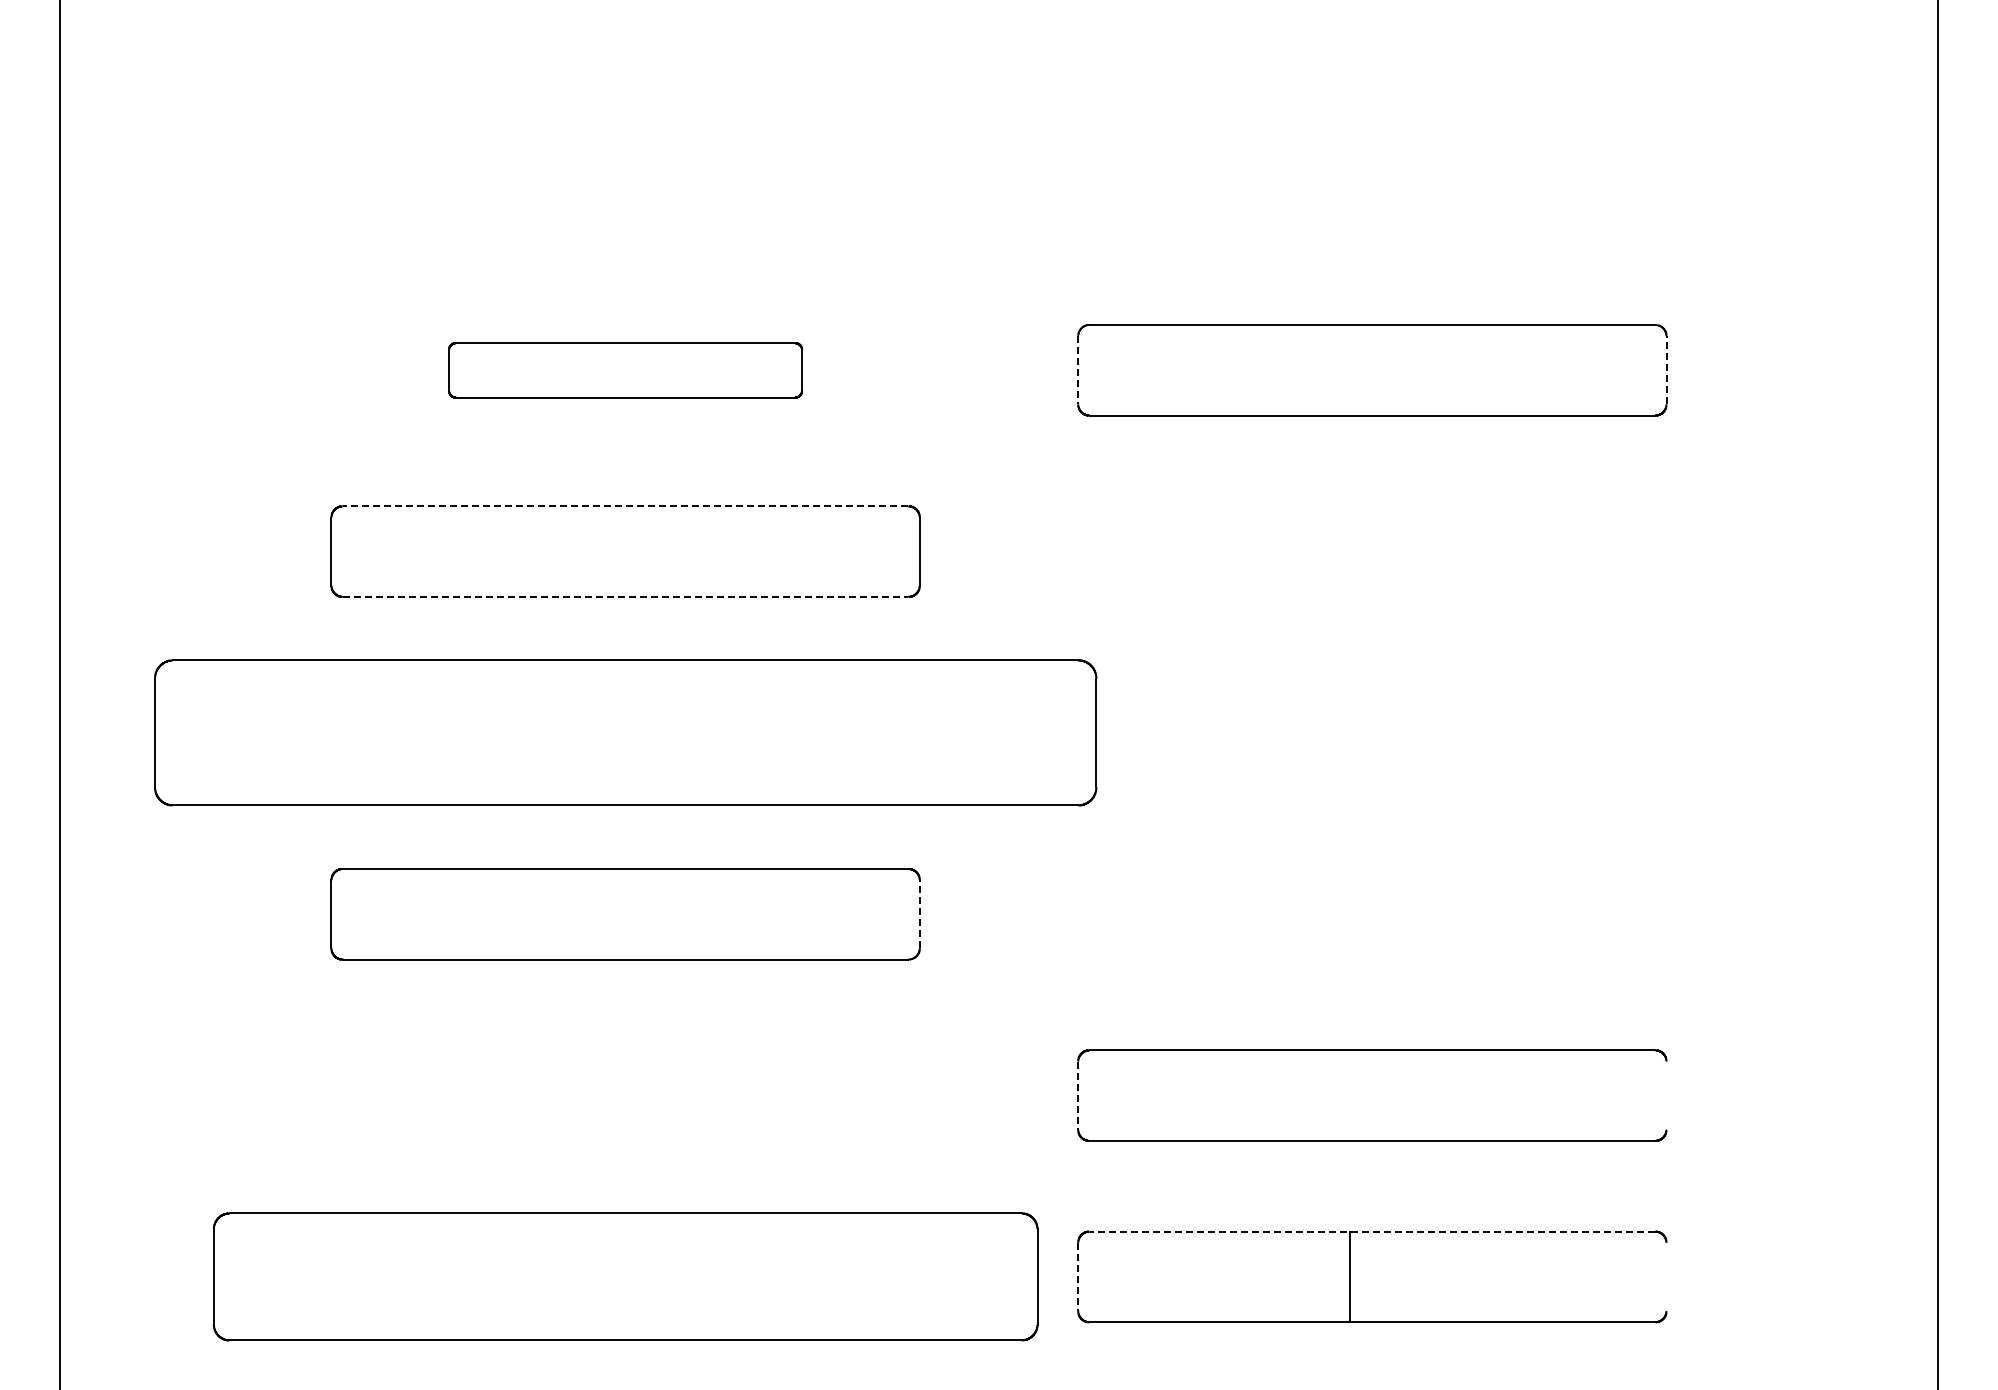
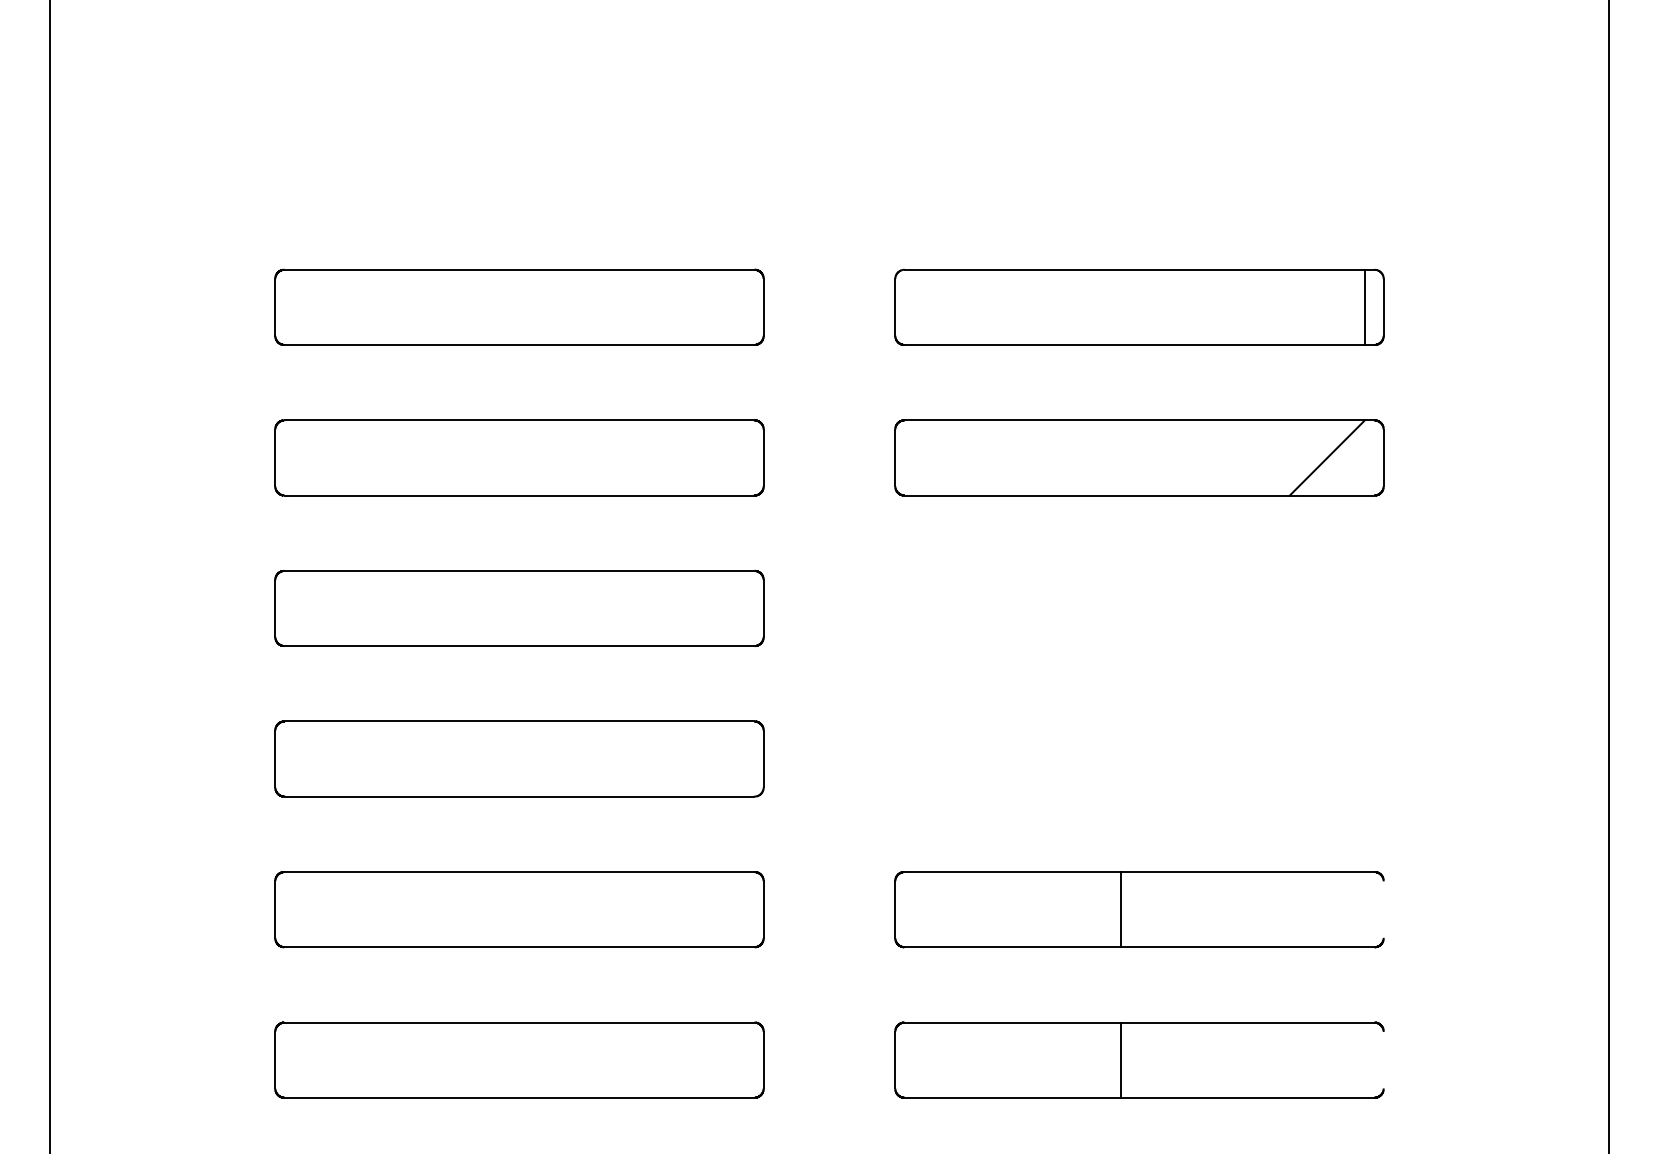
line: (1643, 369) -> (1364, 306), added
part: (625, 370) -> (519, 307), size x1.67
line: (1078, 370) -> (895, 307), dashed -> solid
line: (1666, 370) -> (1383, 307), dashed -> solid
line: (625, 506) -> (519, 420), dashed -> solid
part: (1372, 551) -> (1139, 457), added
line: (625, 596) -> (519, 495), dashed -> solid
part: (625, 732) -> (519, 608), size x0.62
line: (919, 914) -> (763, 759), dashed -> solid
part: (625, 1095) -> (519, 909), added
line: (1349, 1095) -> (1120, 909), added
line: (1078, 1096) -> (895, 910), dashed -> solid
line: (1372, 1231) -> (1139, 1022), dashed -> solid
part: (625, 1276) -> (519, 1059), size x0.71
line: (1078, 1277) -> (895, 1060), dashed -> solid

